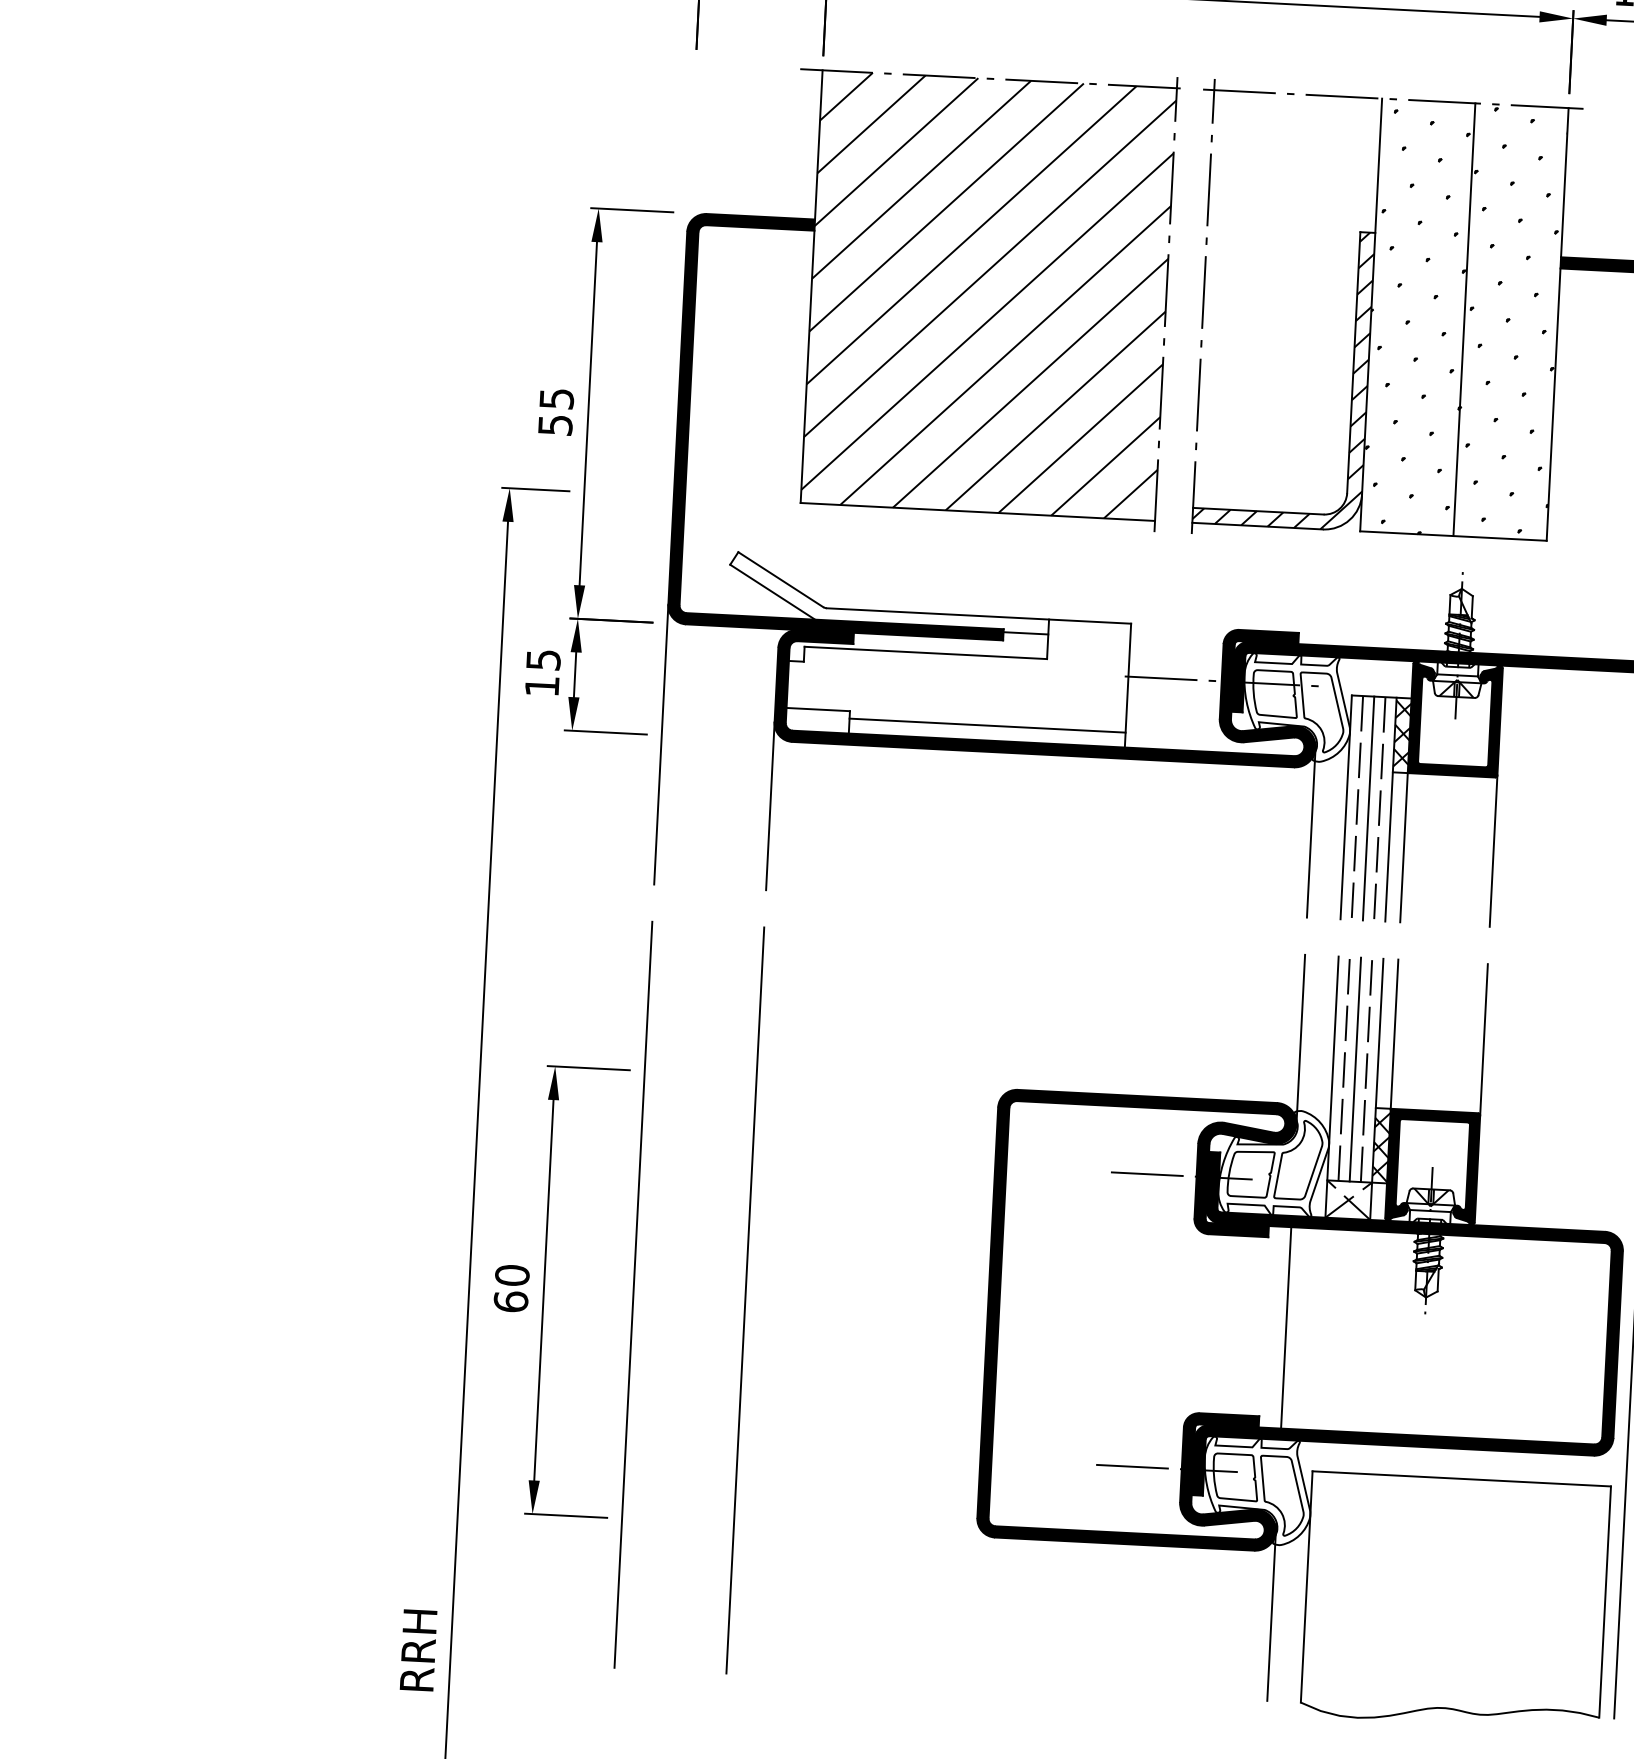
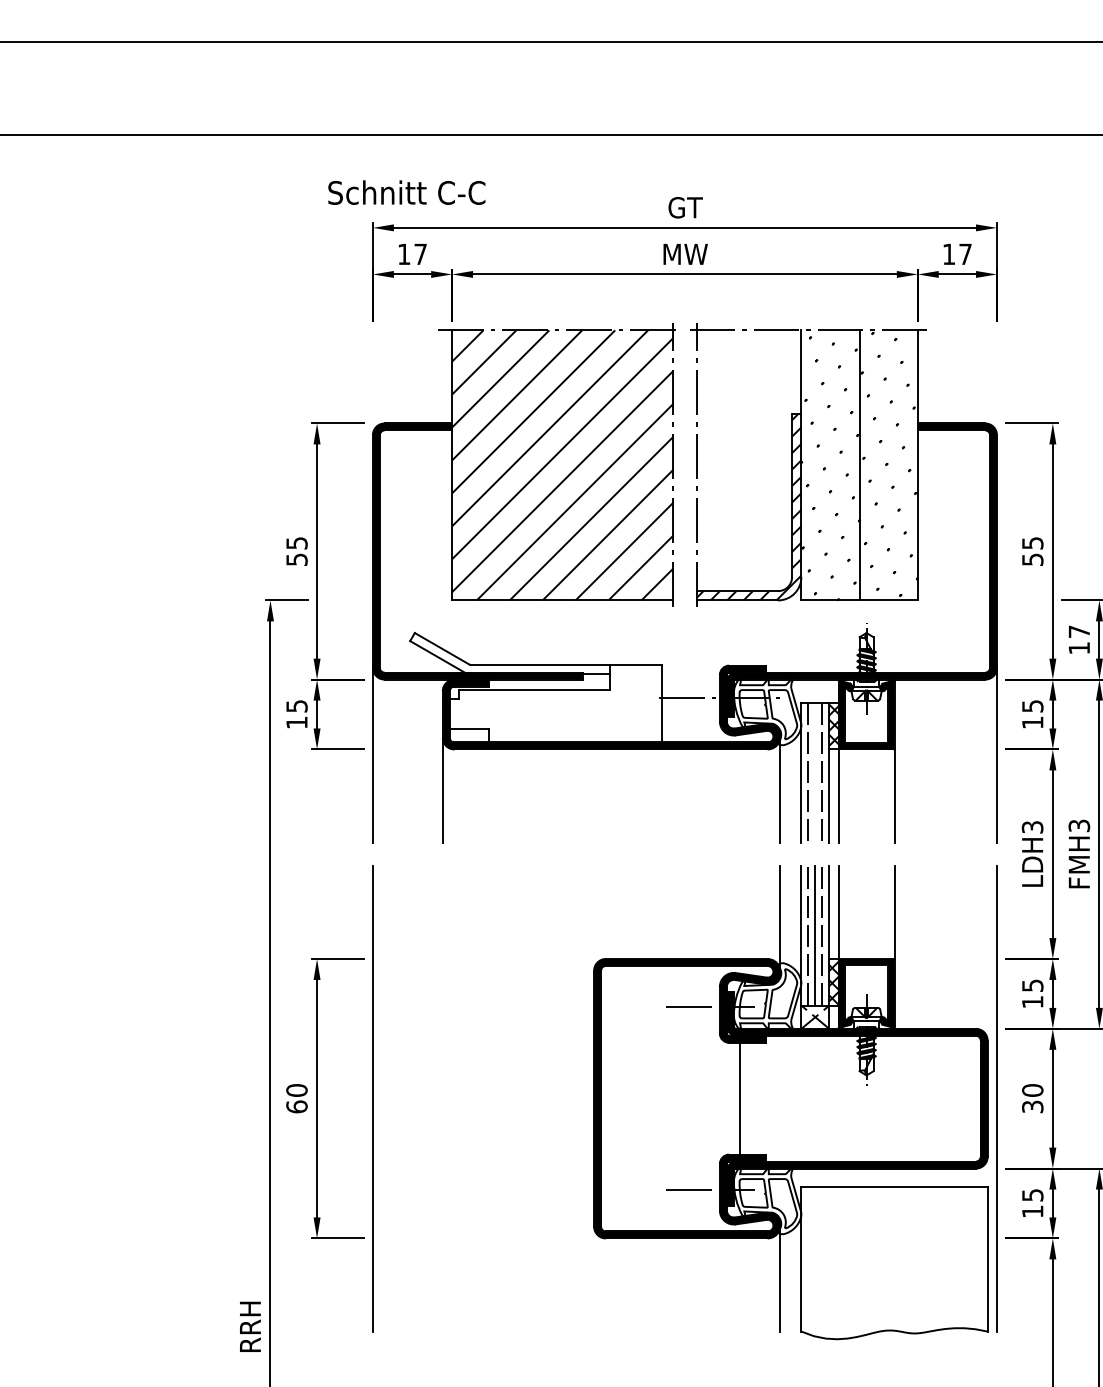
line: (987, 726) -> (575, 733), removed
line: (1368, 808) -> (815, 772), removed
line: (744, 1300) -> (442, 1098), removed
line: (1286, 1327) -> (740, 1098), moved

